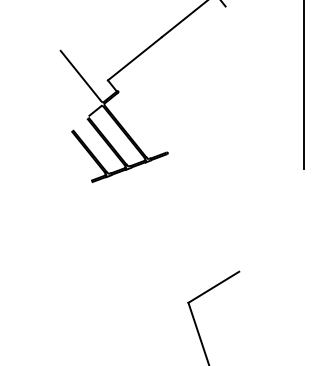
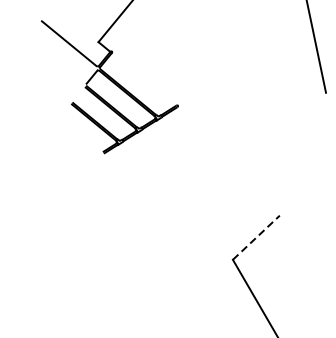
line: (213, 287) -> (256, 238), solid -> dashed

